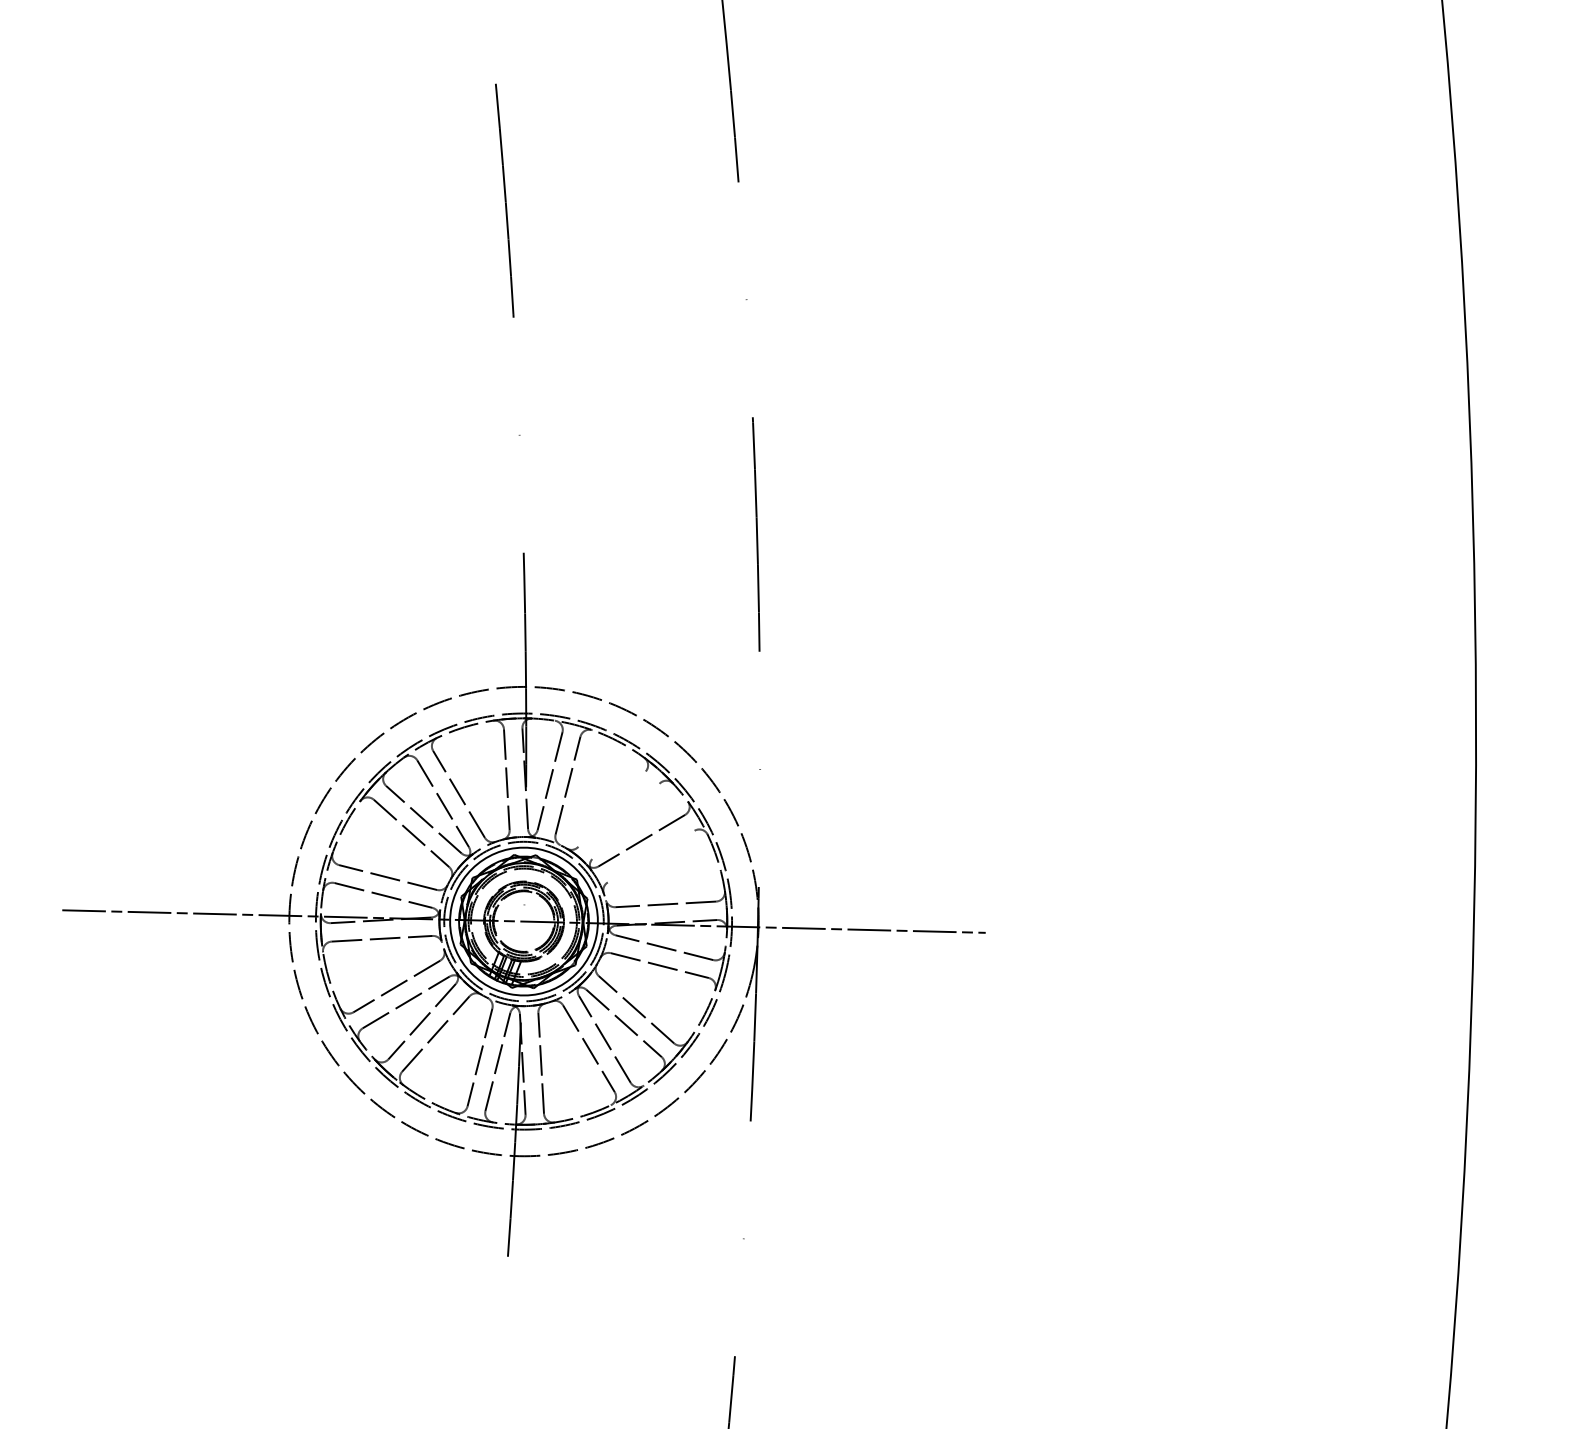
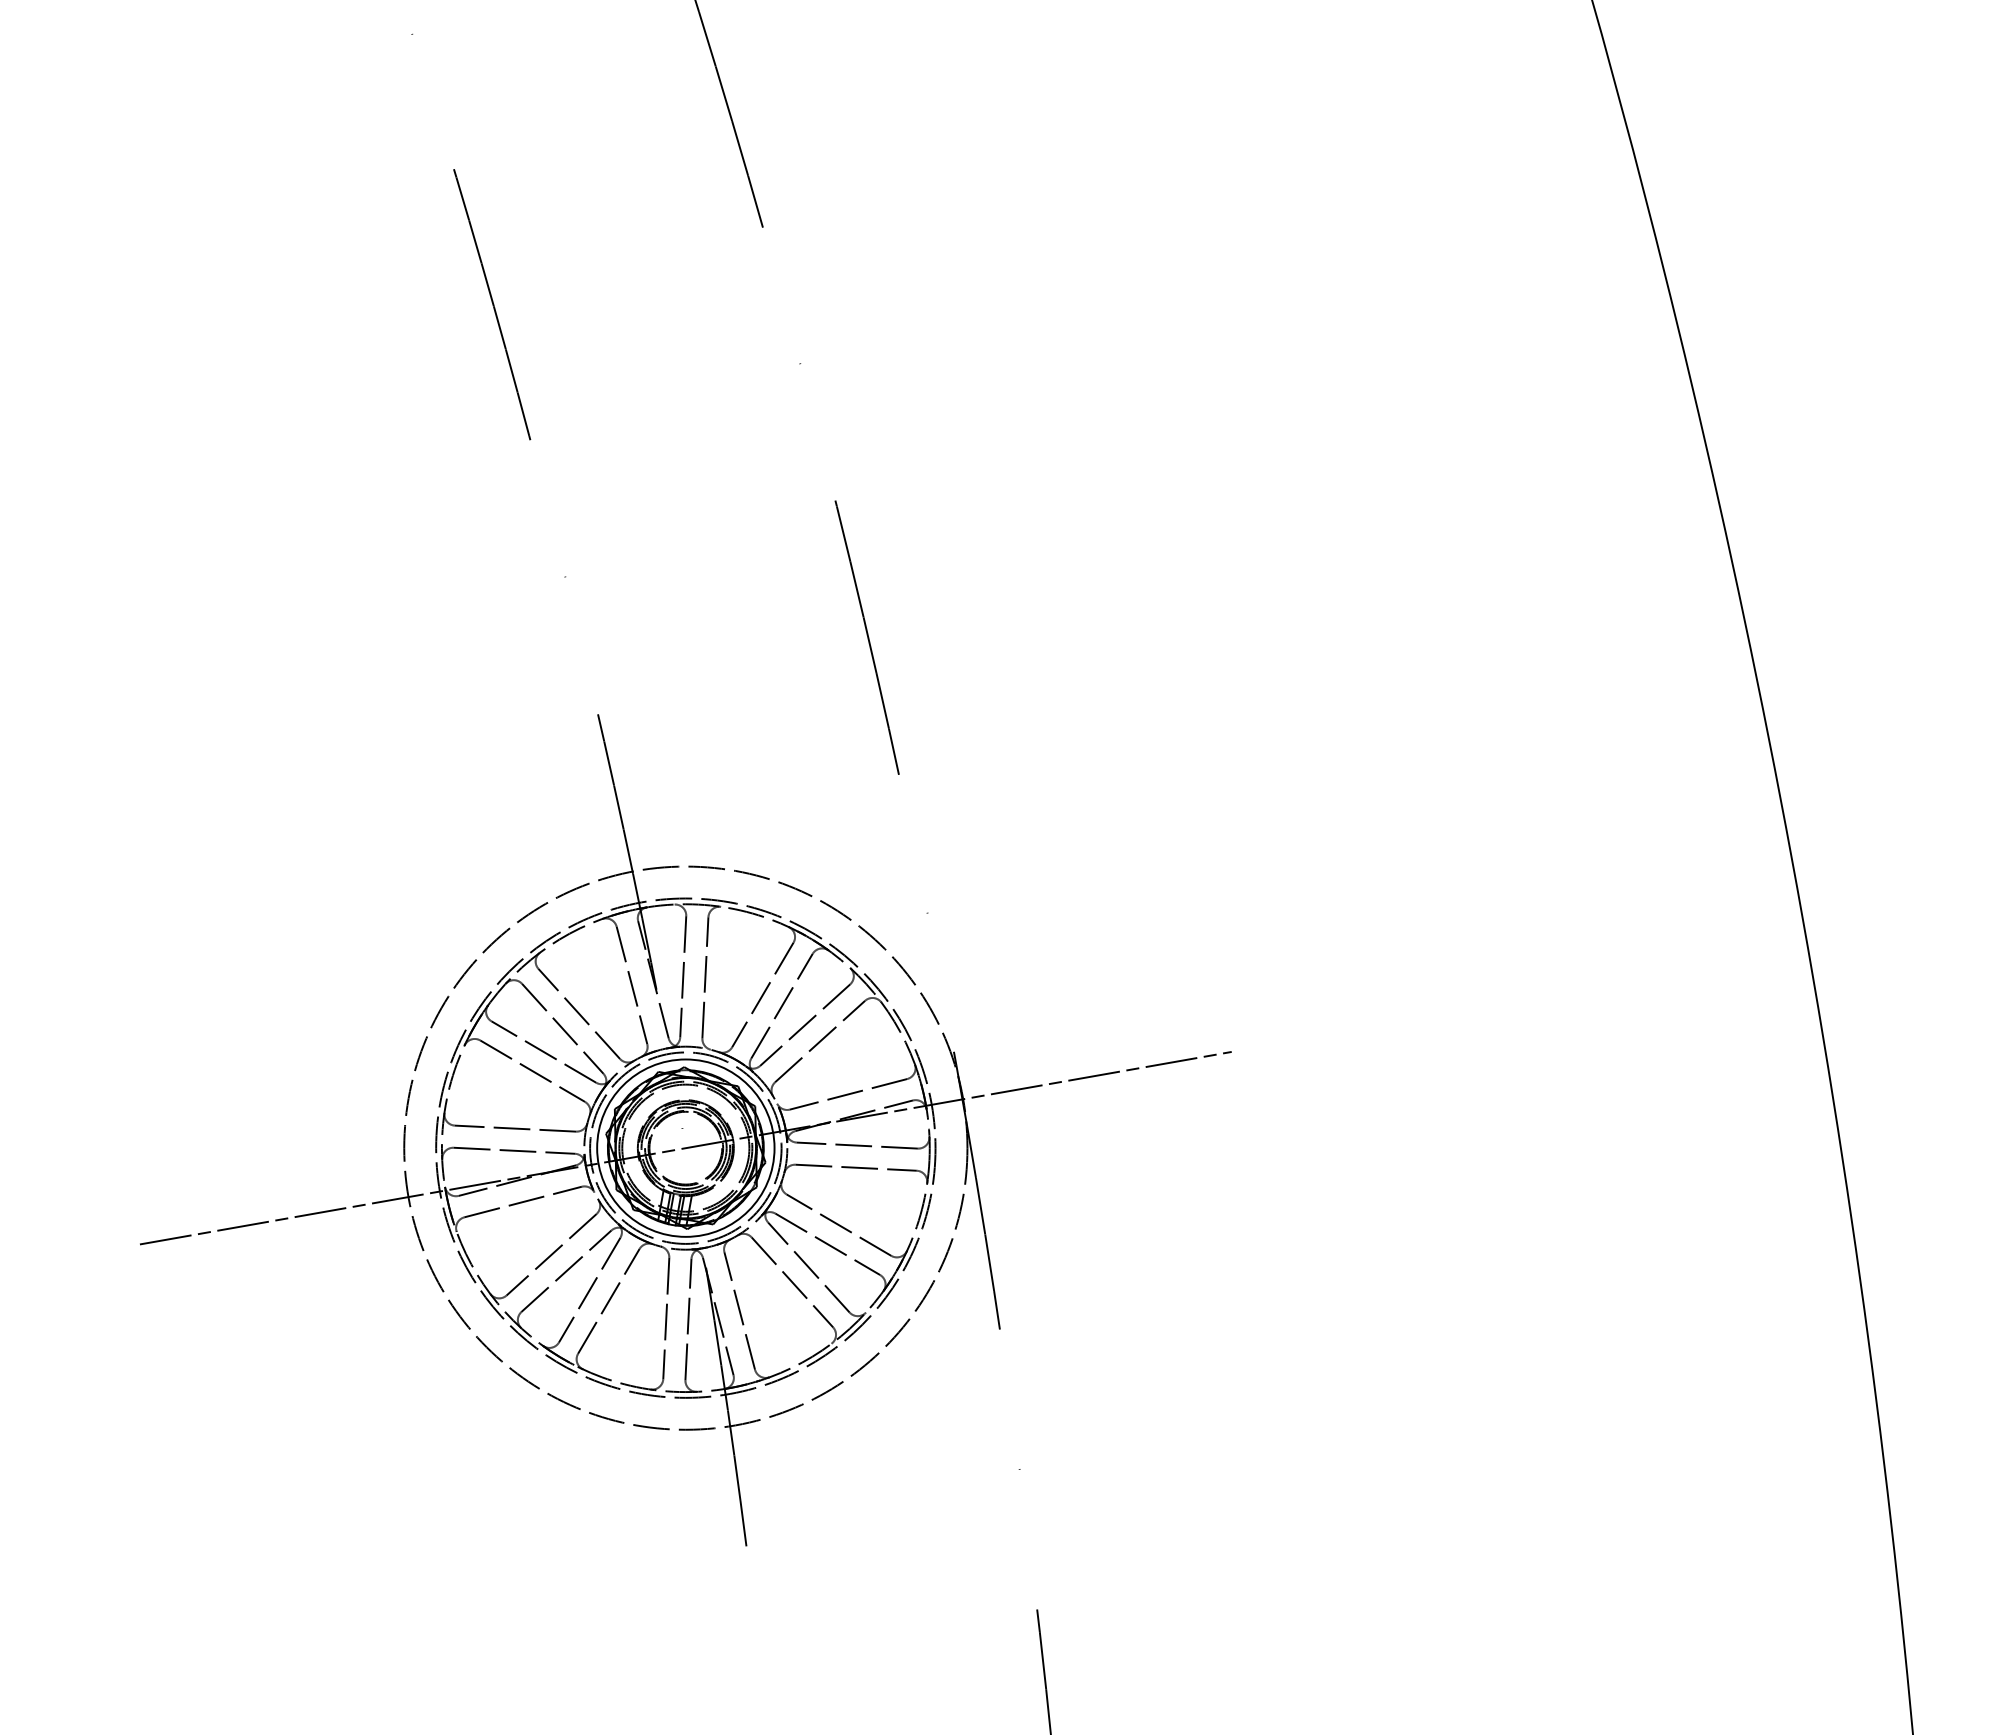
line: (611, 808) -> (762, 994), added
line: (625, 820) -> (781, 1005), added
line: (651, 856) -> (820, 1041), added

